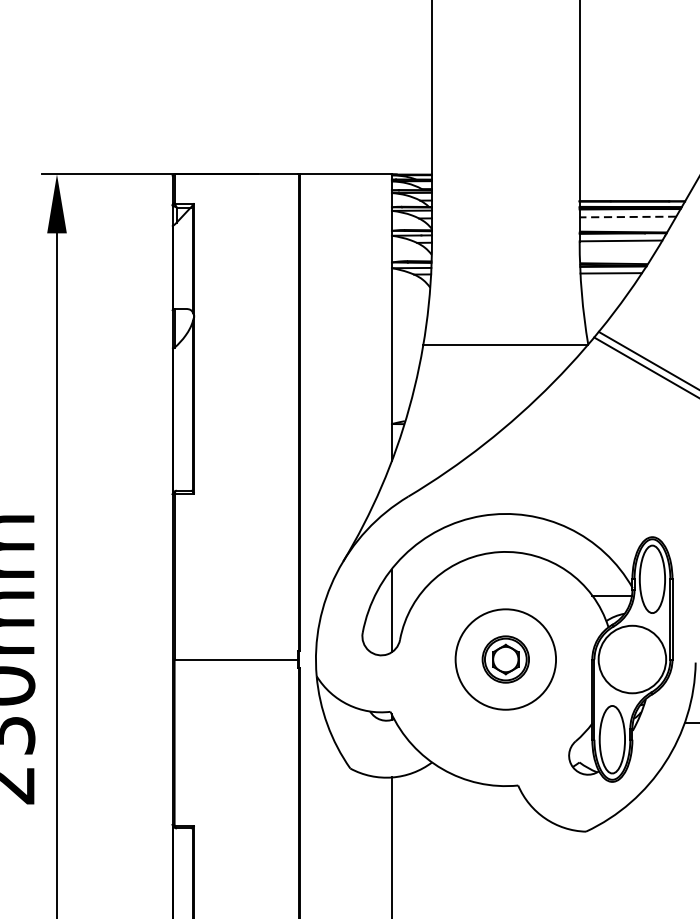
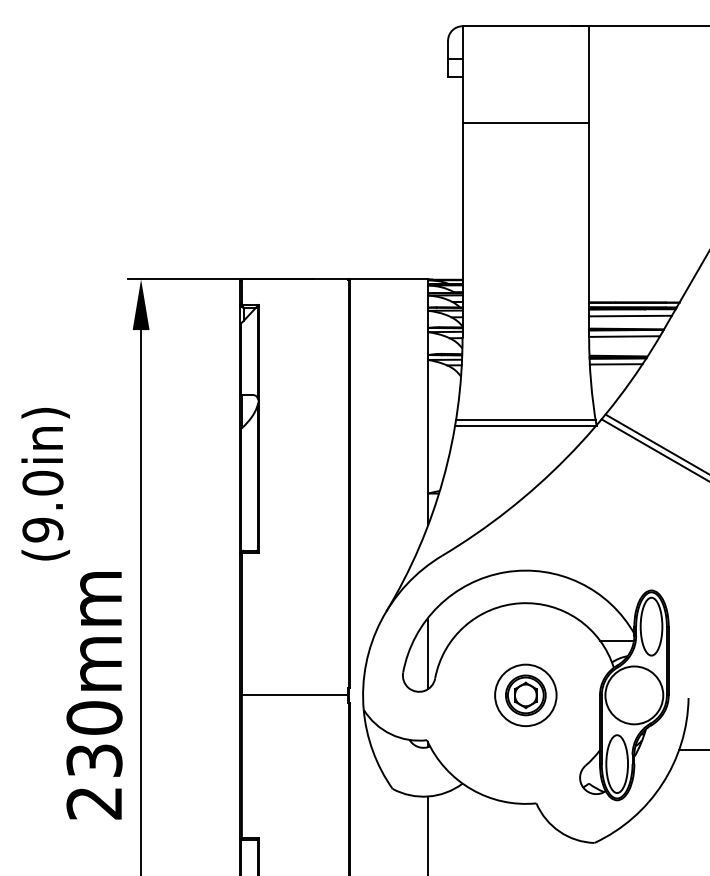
line: (627, 217) -> (630, 316), dashed -> solid
line: (505, 337) -> (525, 419), added
circle: (505, 659) -> (525, 695), size x0.71

